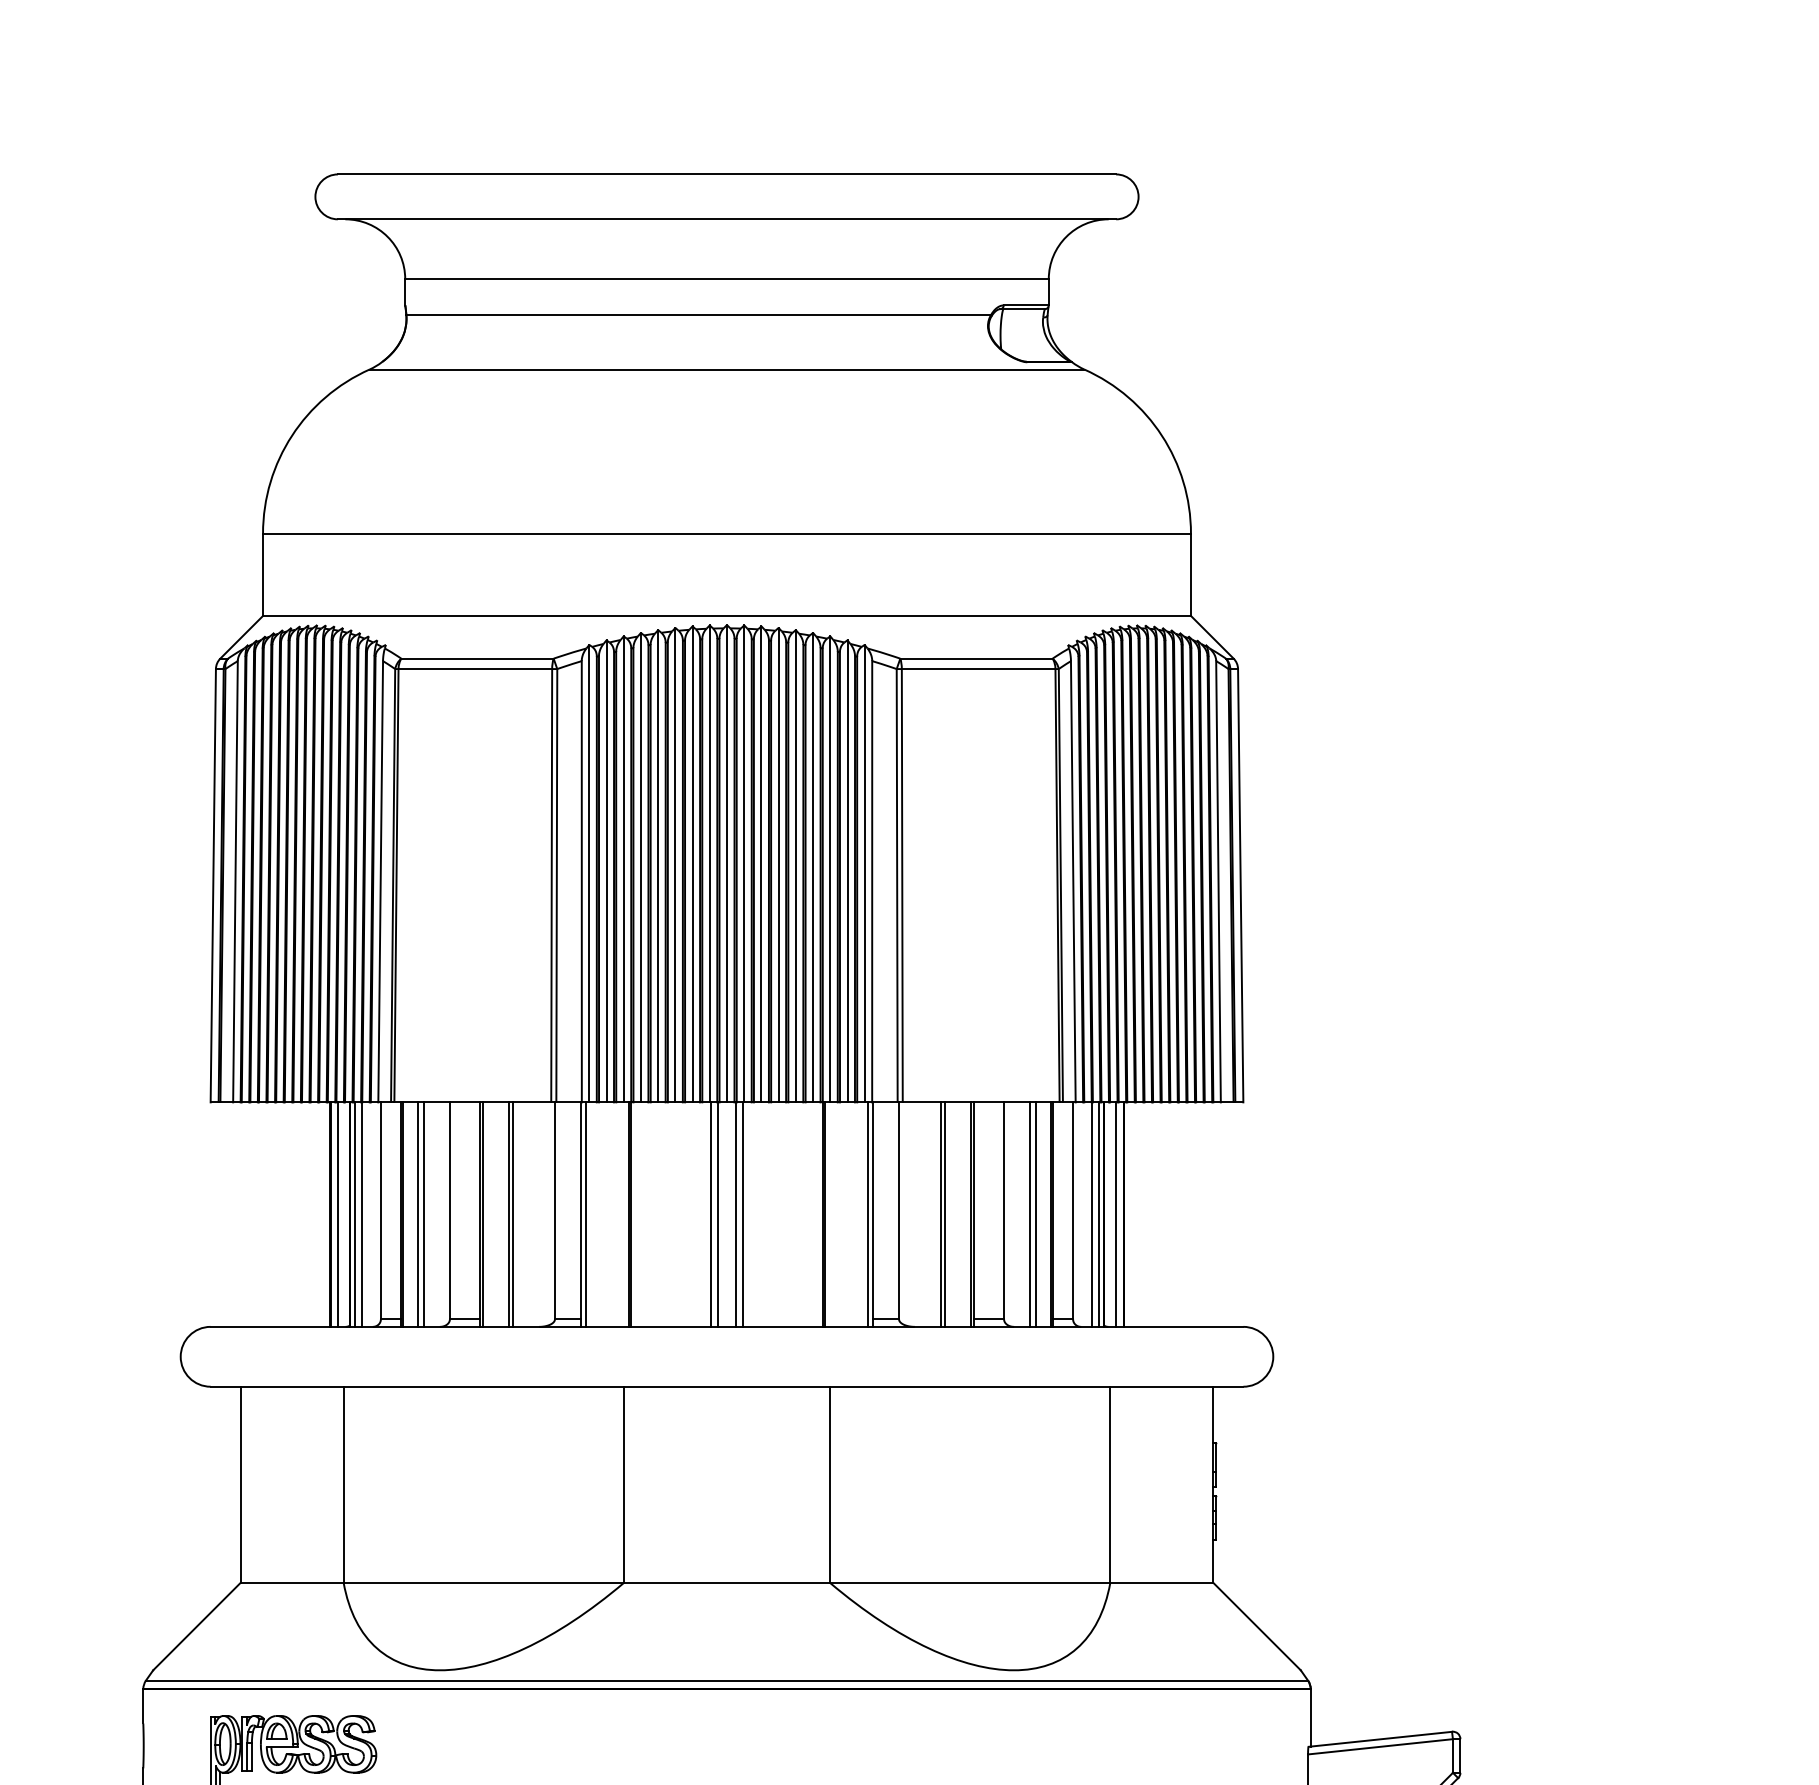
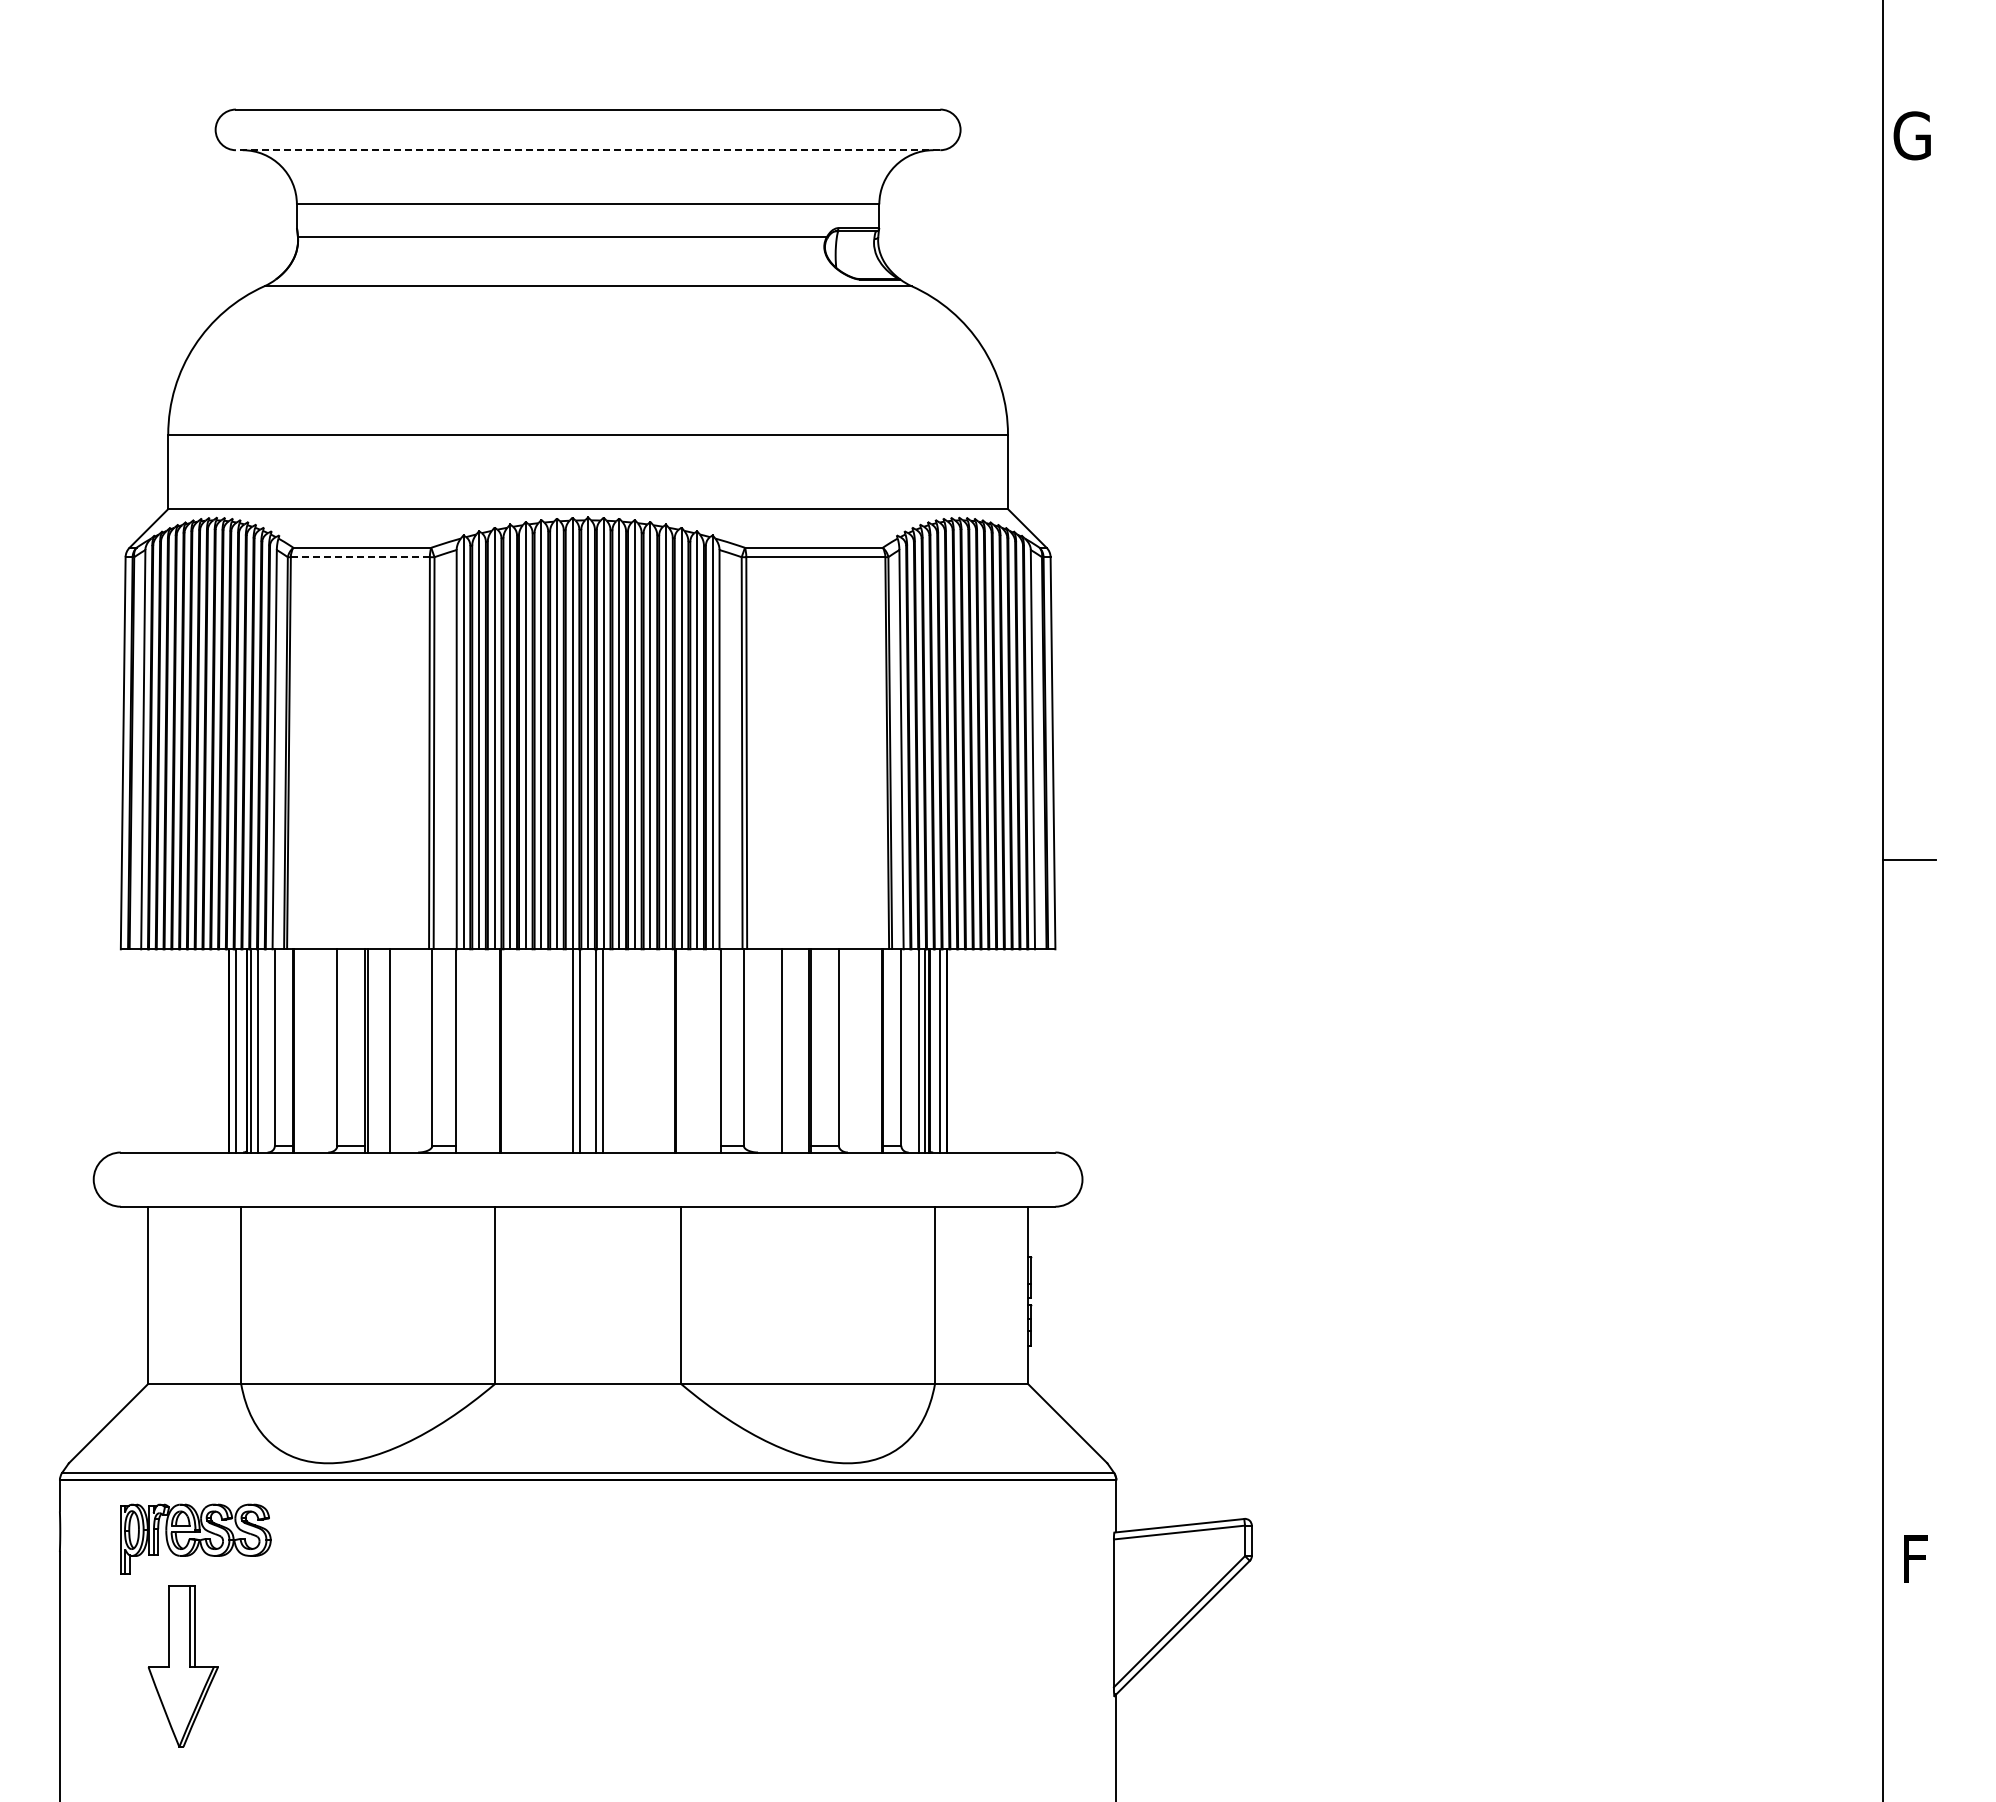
line: (726, 219) -> (587, 150), solid -> dashed
line: (475, 669) -> (360, 557), solid -> dashed
line: (418, 1214) -> (308, 1050), removed
line: (423, 1214) -> (313, 1050), removed
line: (513, 1214) -> (394, 1050), removed
line: (585, 1214) -> (460, 1050), removed
line: (868, 1214) -> (716, 1050), removed
line: (945, 1214) -> (785, 1050), removed
line: (1030, 1214) -> (862, 1050), removed
line: (1035, 1214) -> (867, 1050), removed

